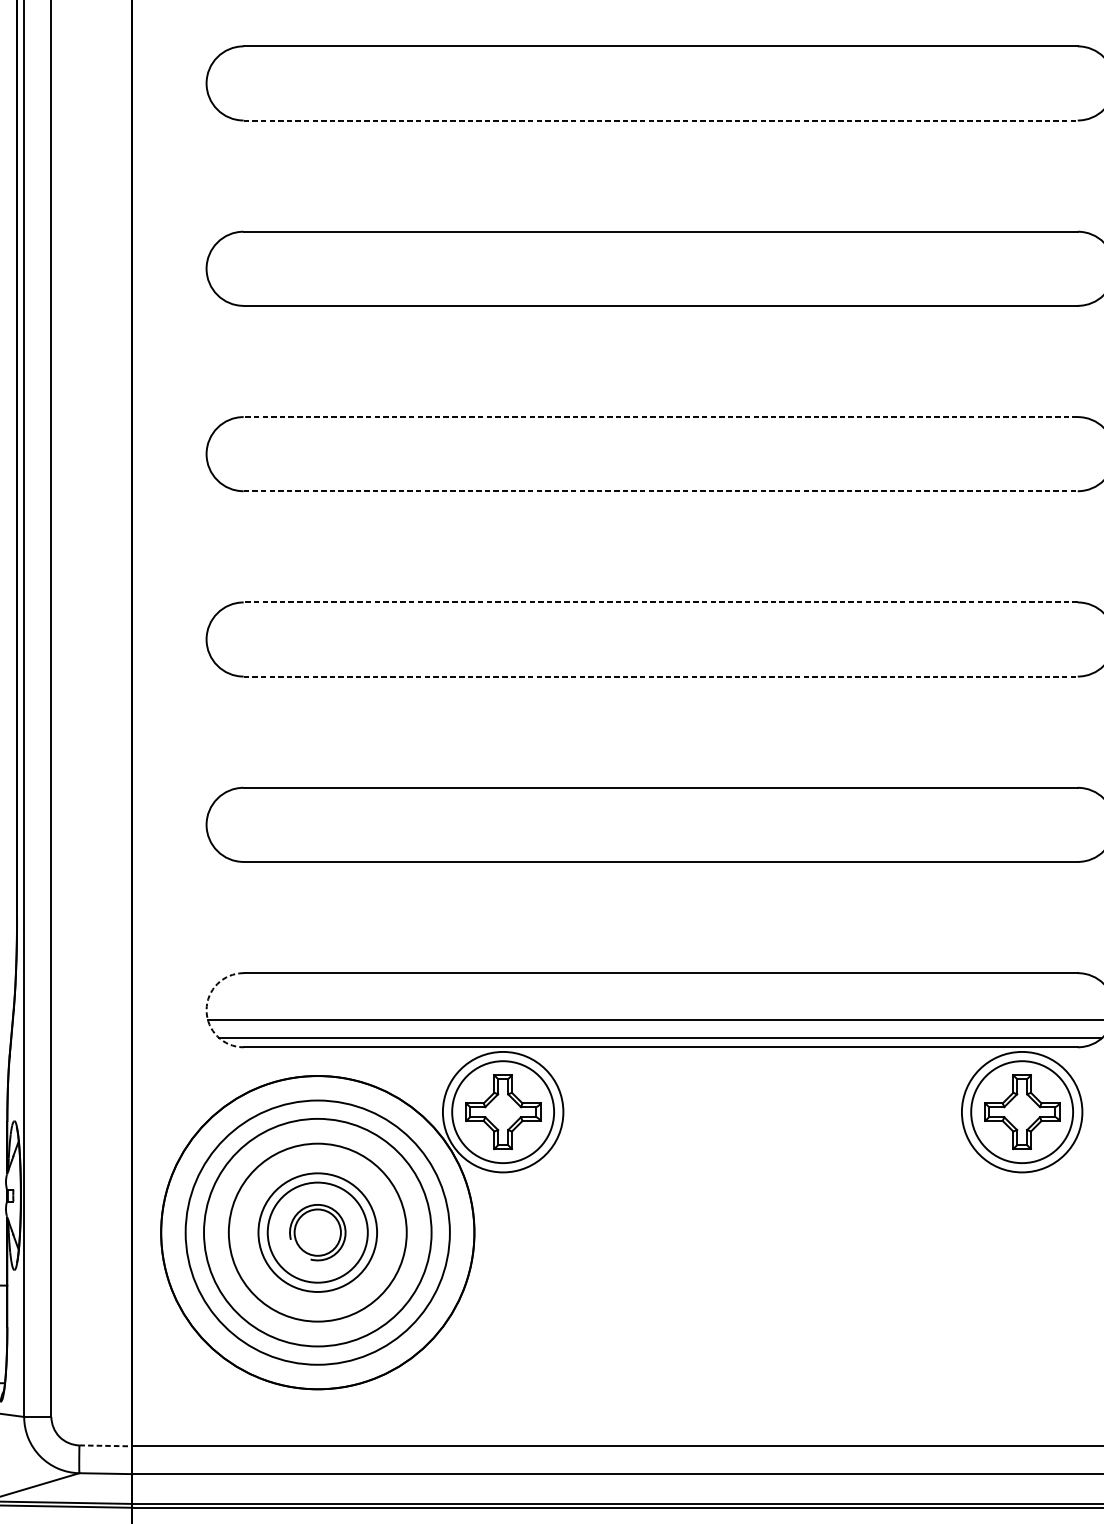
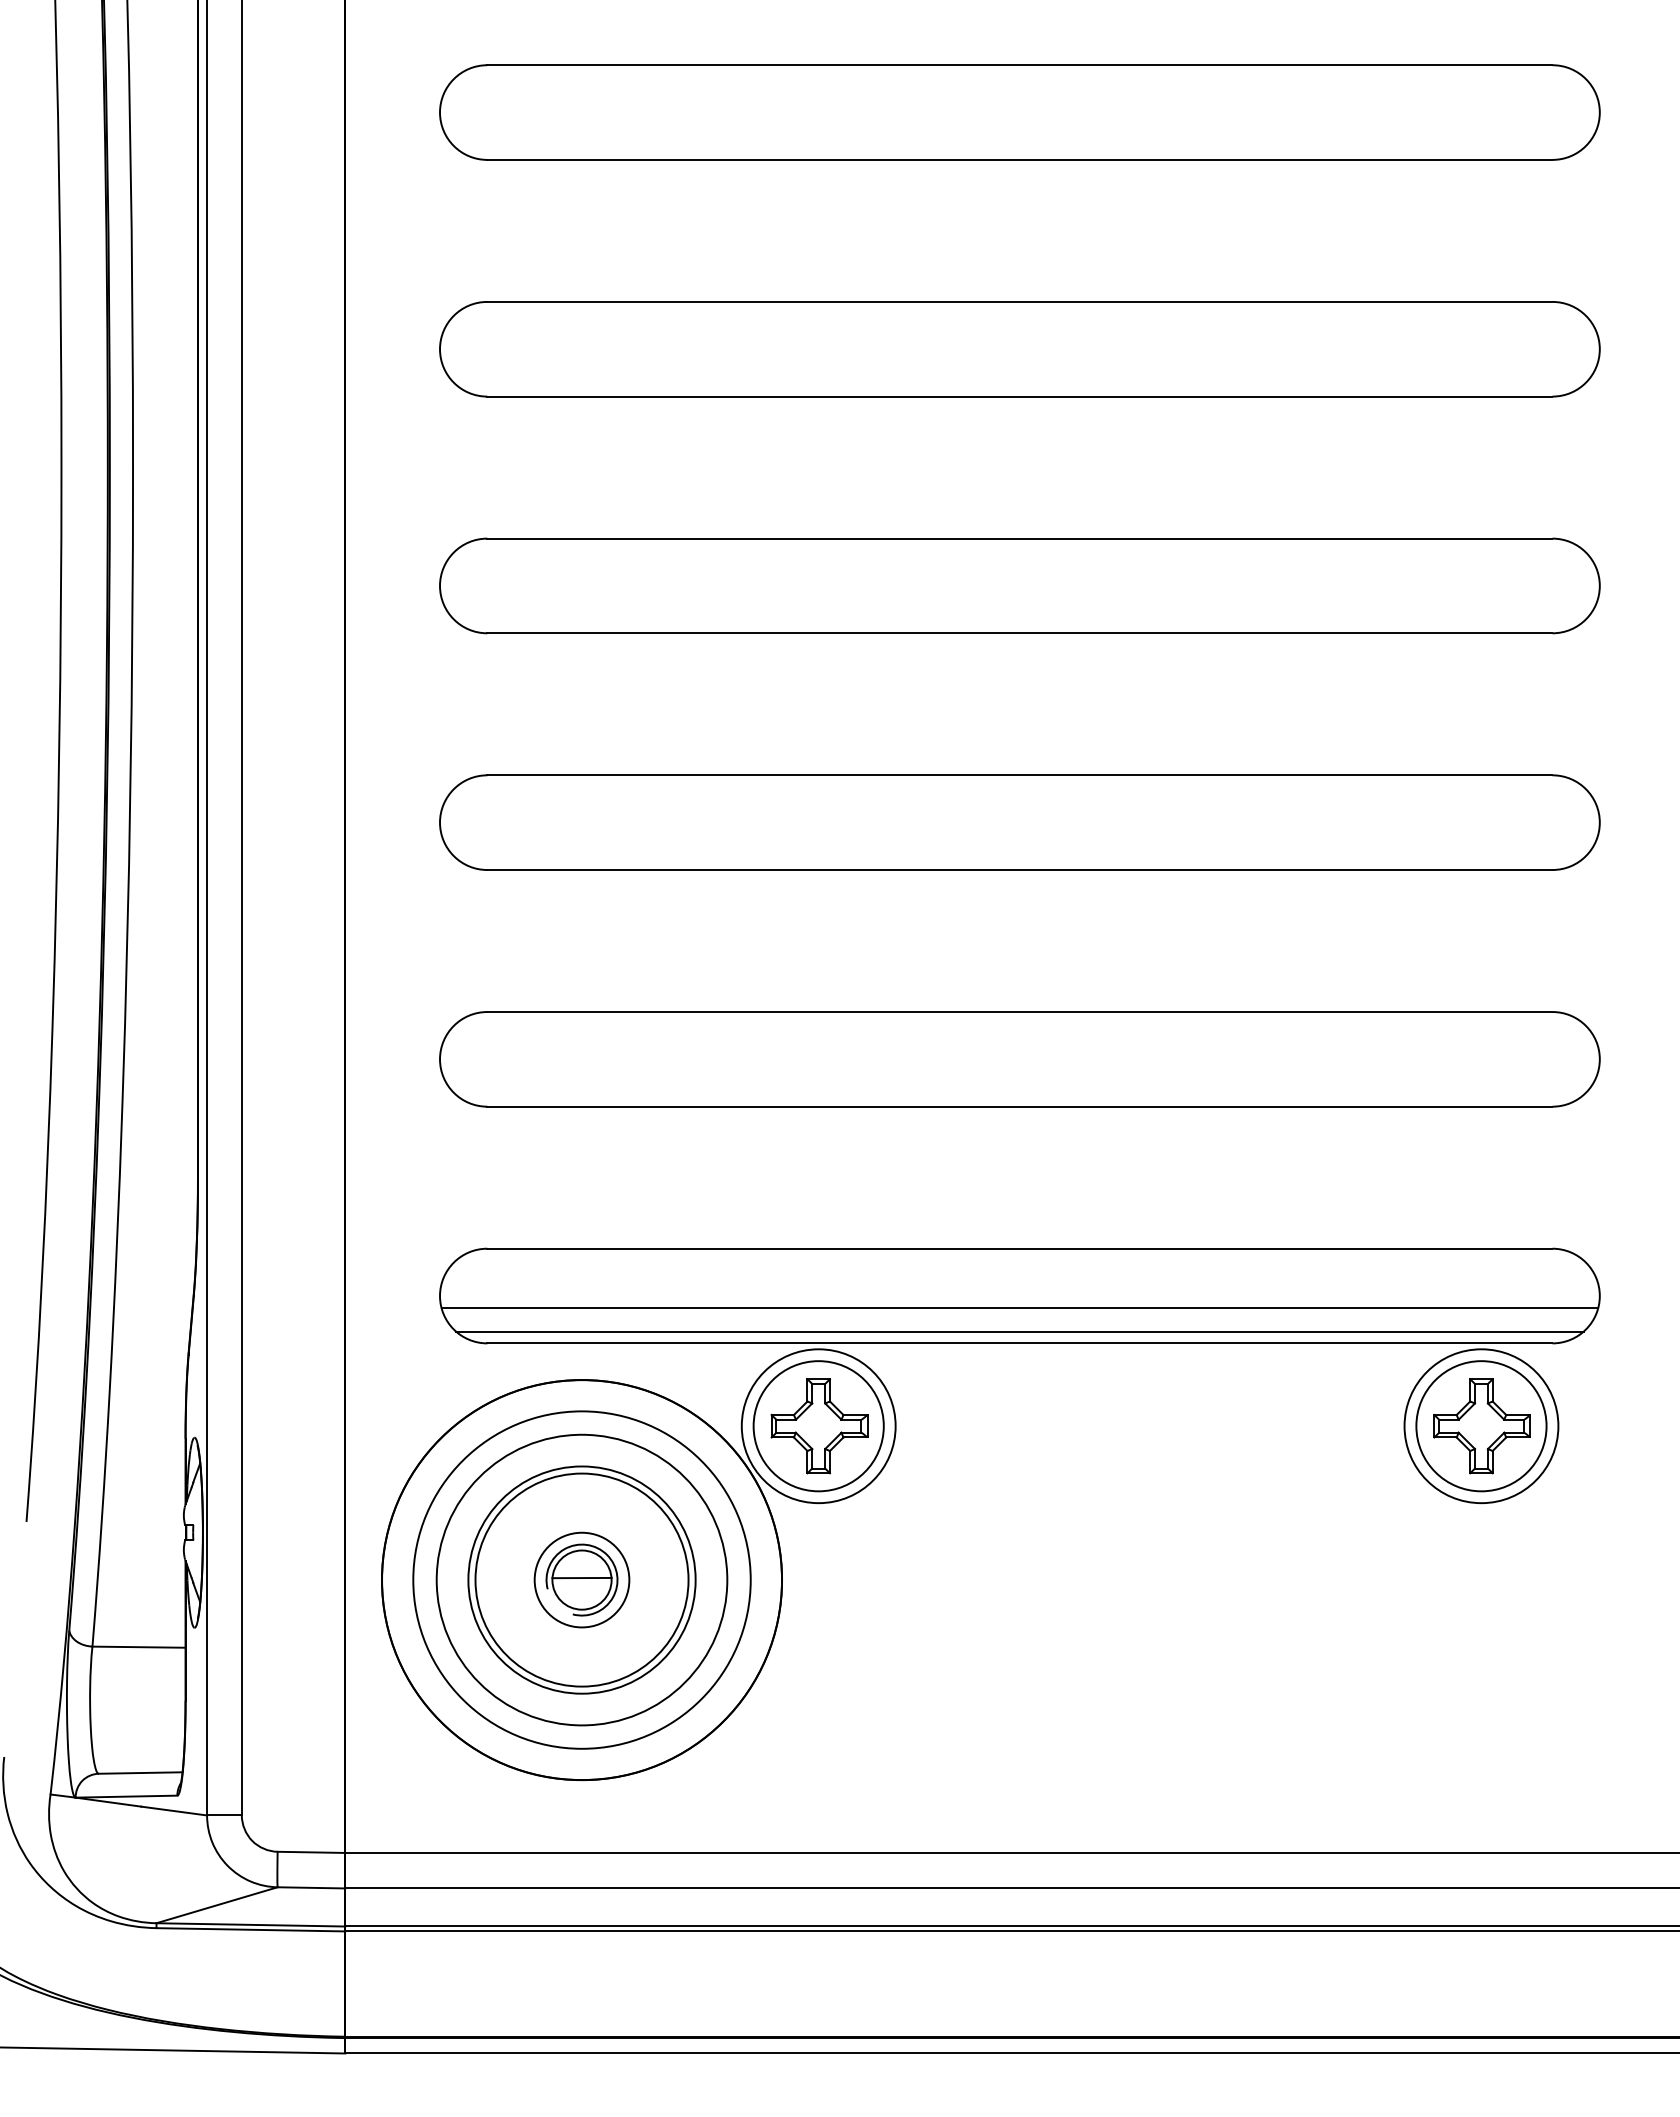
line: (660, 120) -> (1019, 159), dashed -> solid
line: (660, 416) -> (1019, 538), dashed -> solid
line: (660, 491) -> (1019, 633), dashed -> solid
line: (660, 602) -> (1019, 775), dashed -> solid
line: (660, 676) -> (1019, 870), dashed -> solid
arc: (206, 1010) -> (440, 1296), dashed -> solid
line: (317, 1230) -> (581, 1577), added
circle: (317, 1232) -> (581, 1579), size x0.62
circle: (317, 1232) -> (581, 1579), size x1.67
line: (105, 1445) -> (311, 1852), dashed -> solid

